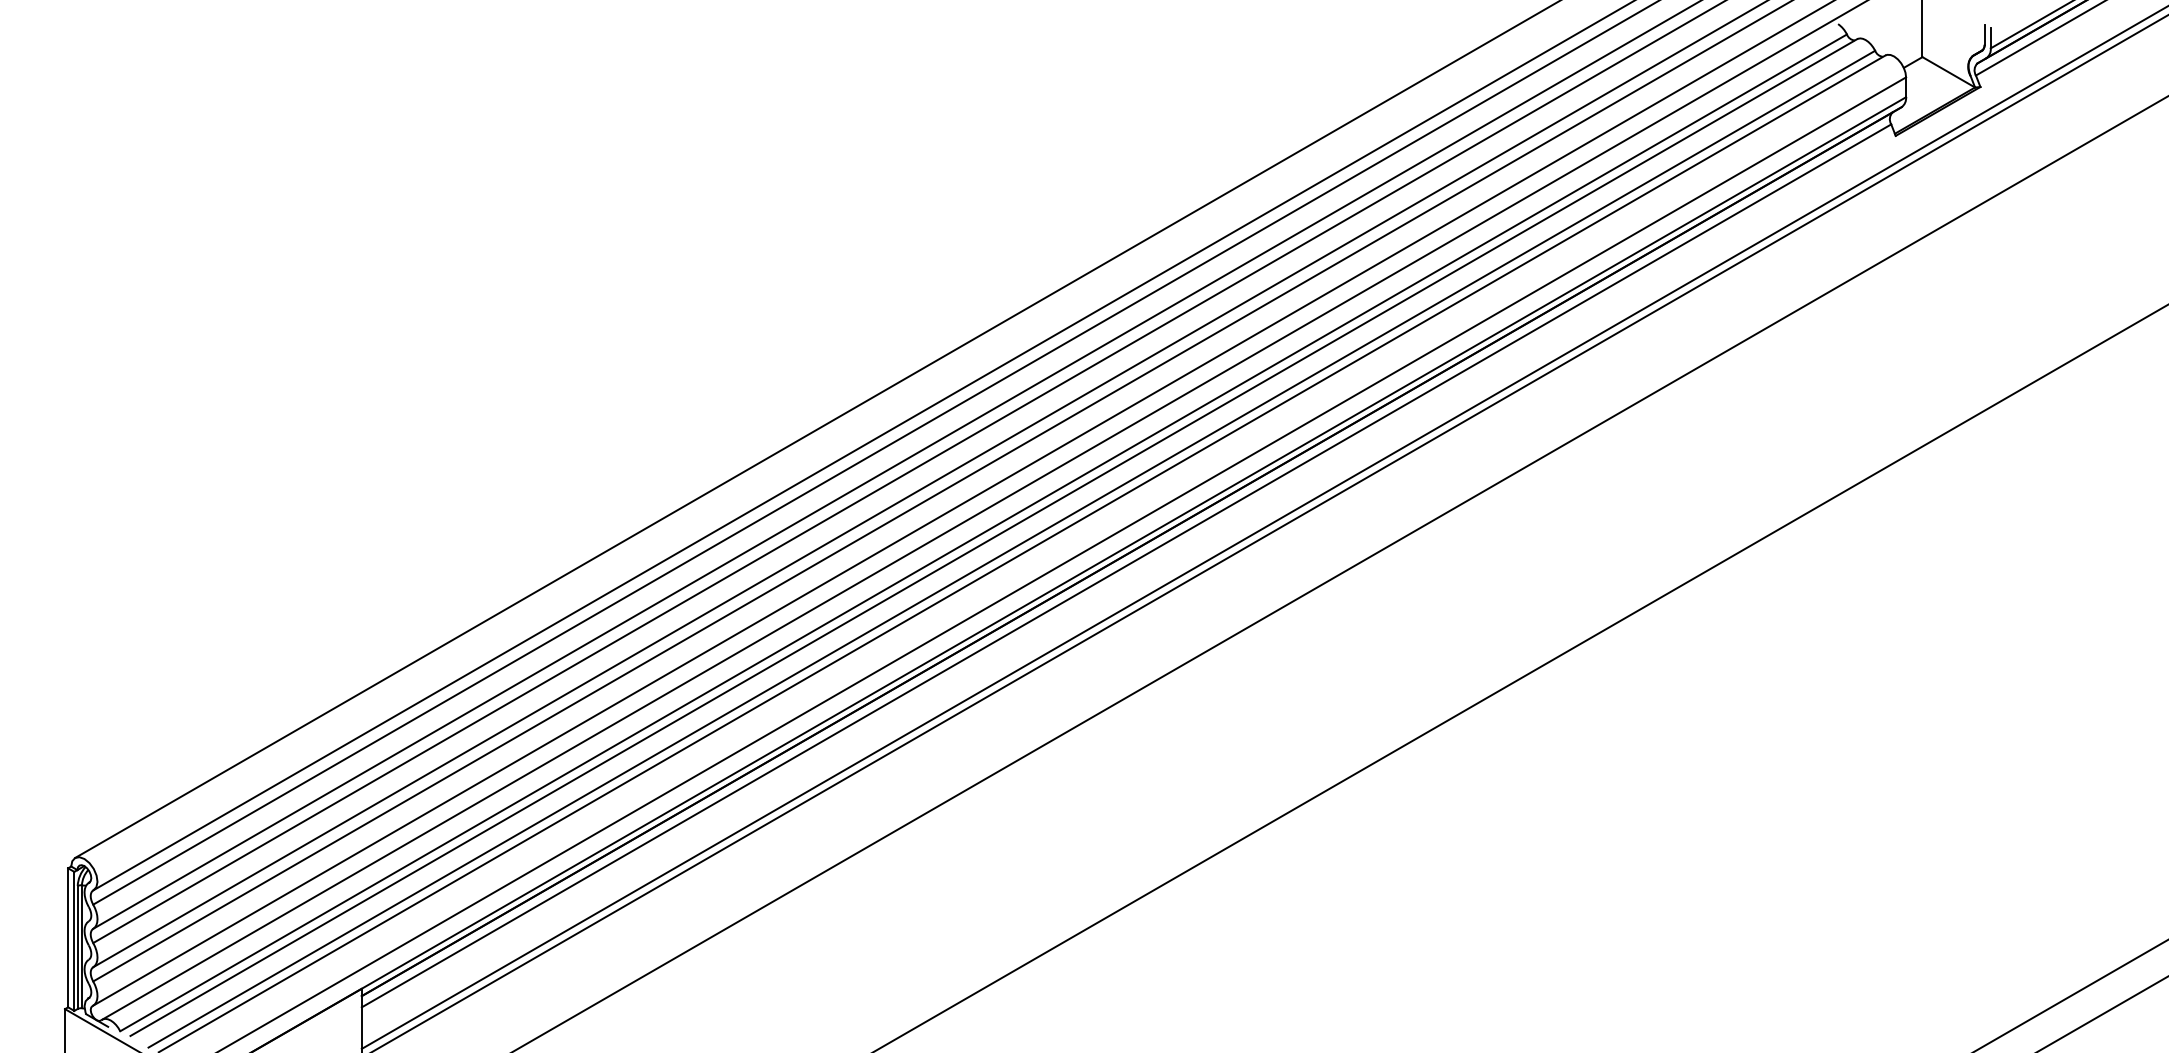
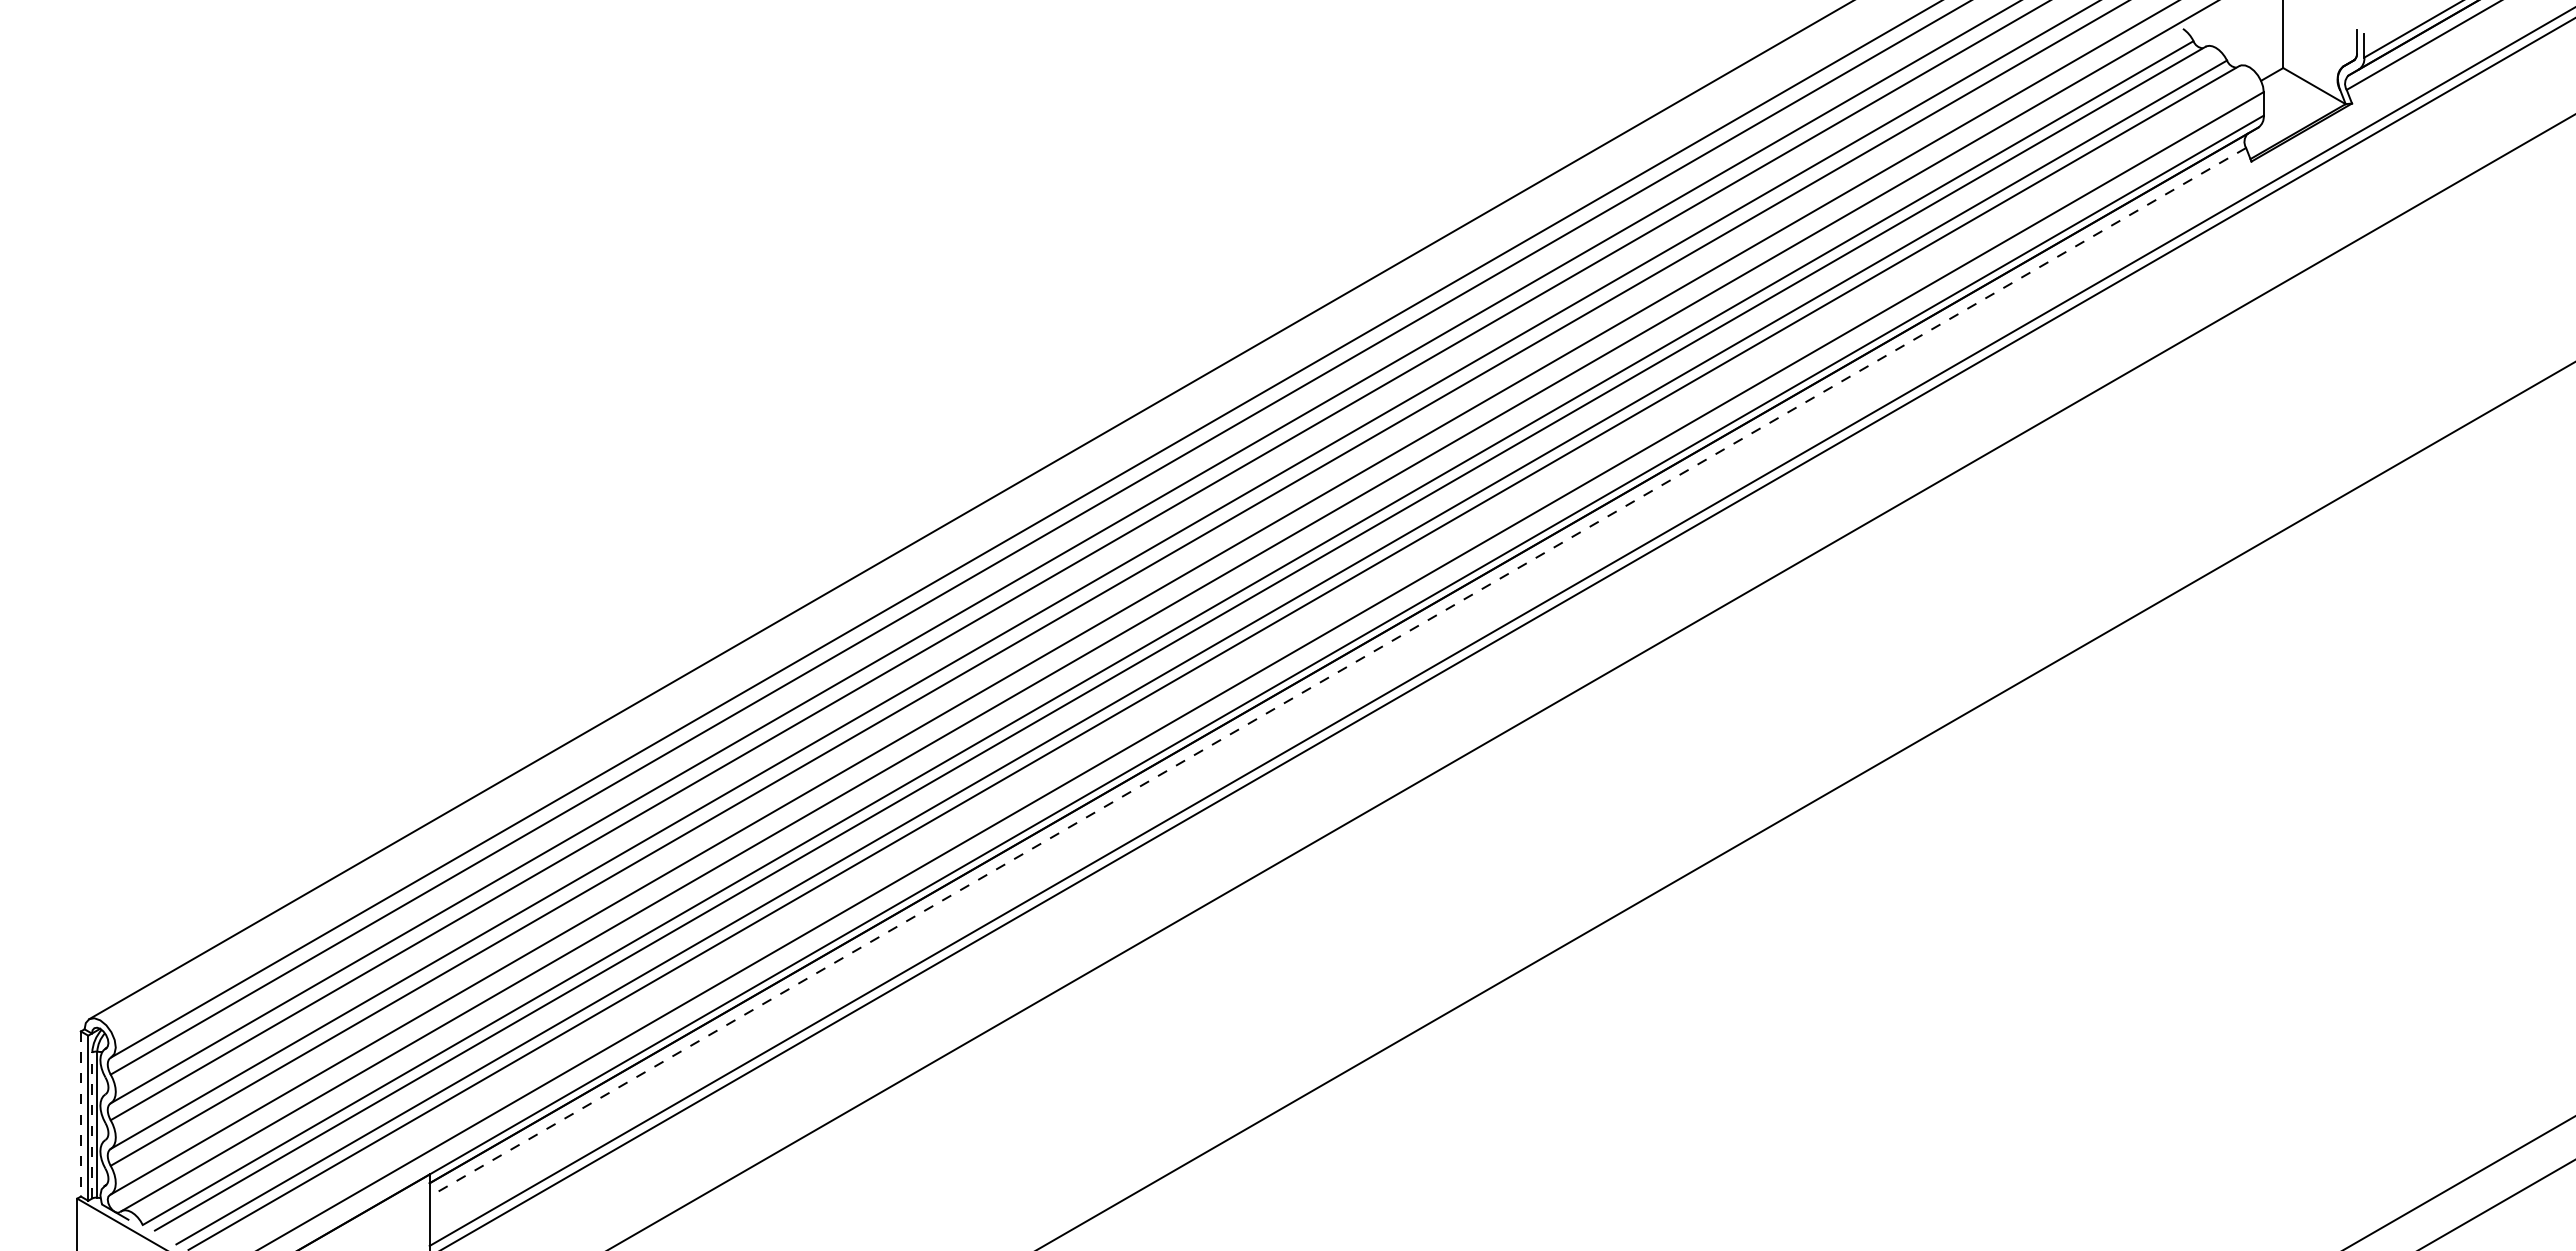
line: (1126, 566) -> (1337, 672), solid -> dashed
line: (67, 938) -> (80, 1114), solid -> dashed
line: (77, 946) -> (92, 1124), solid -> dashed

